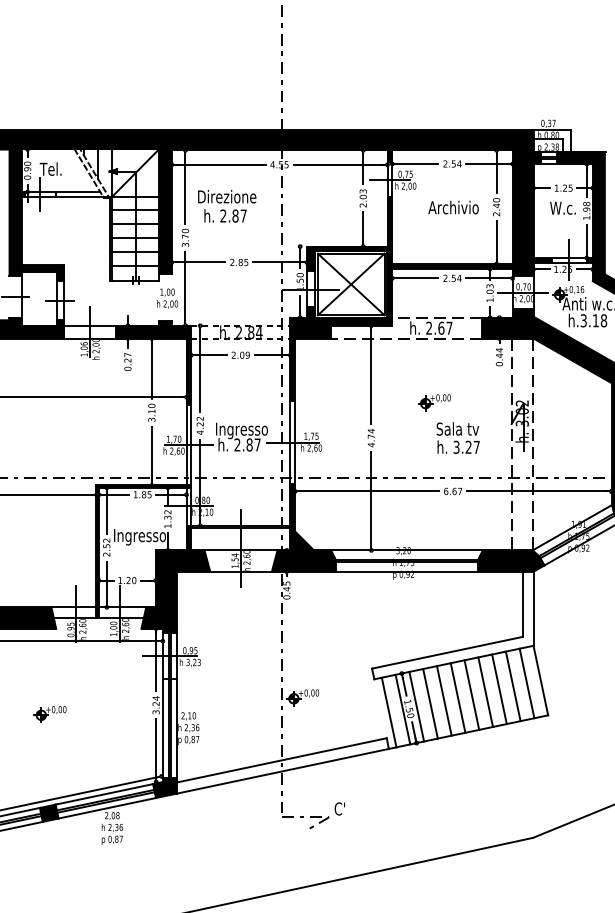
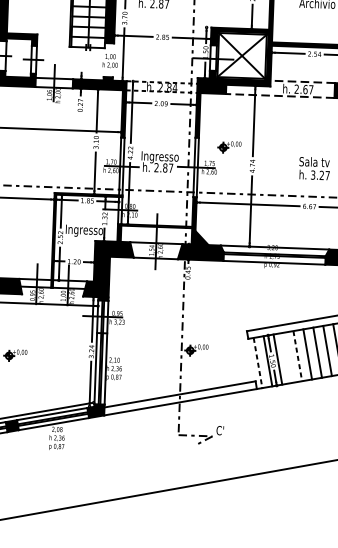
part: (434, 402) -> (229, 147), moved
line: (444, 700) -> (297, 355), solid -> dashed
line: (430, 703) -> (287, 357), removed
line: (389, 712) -> (258, 363), solid -> dashed

